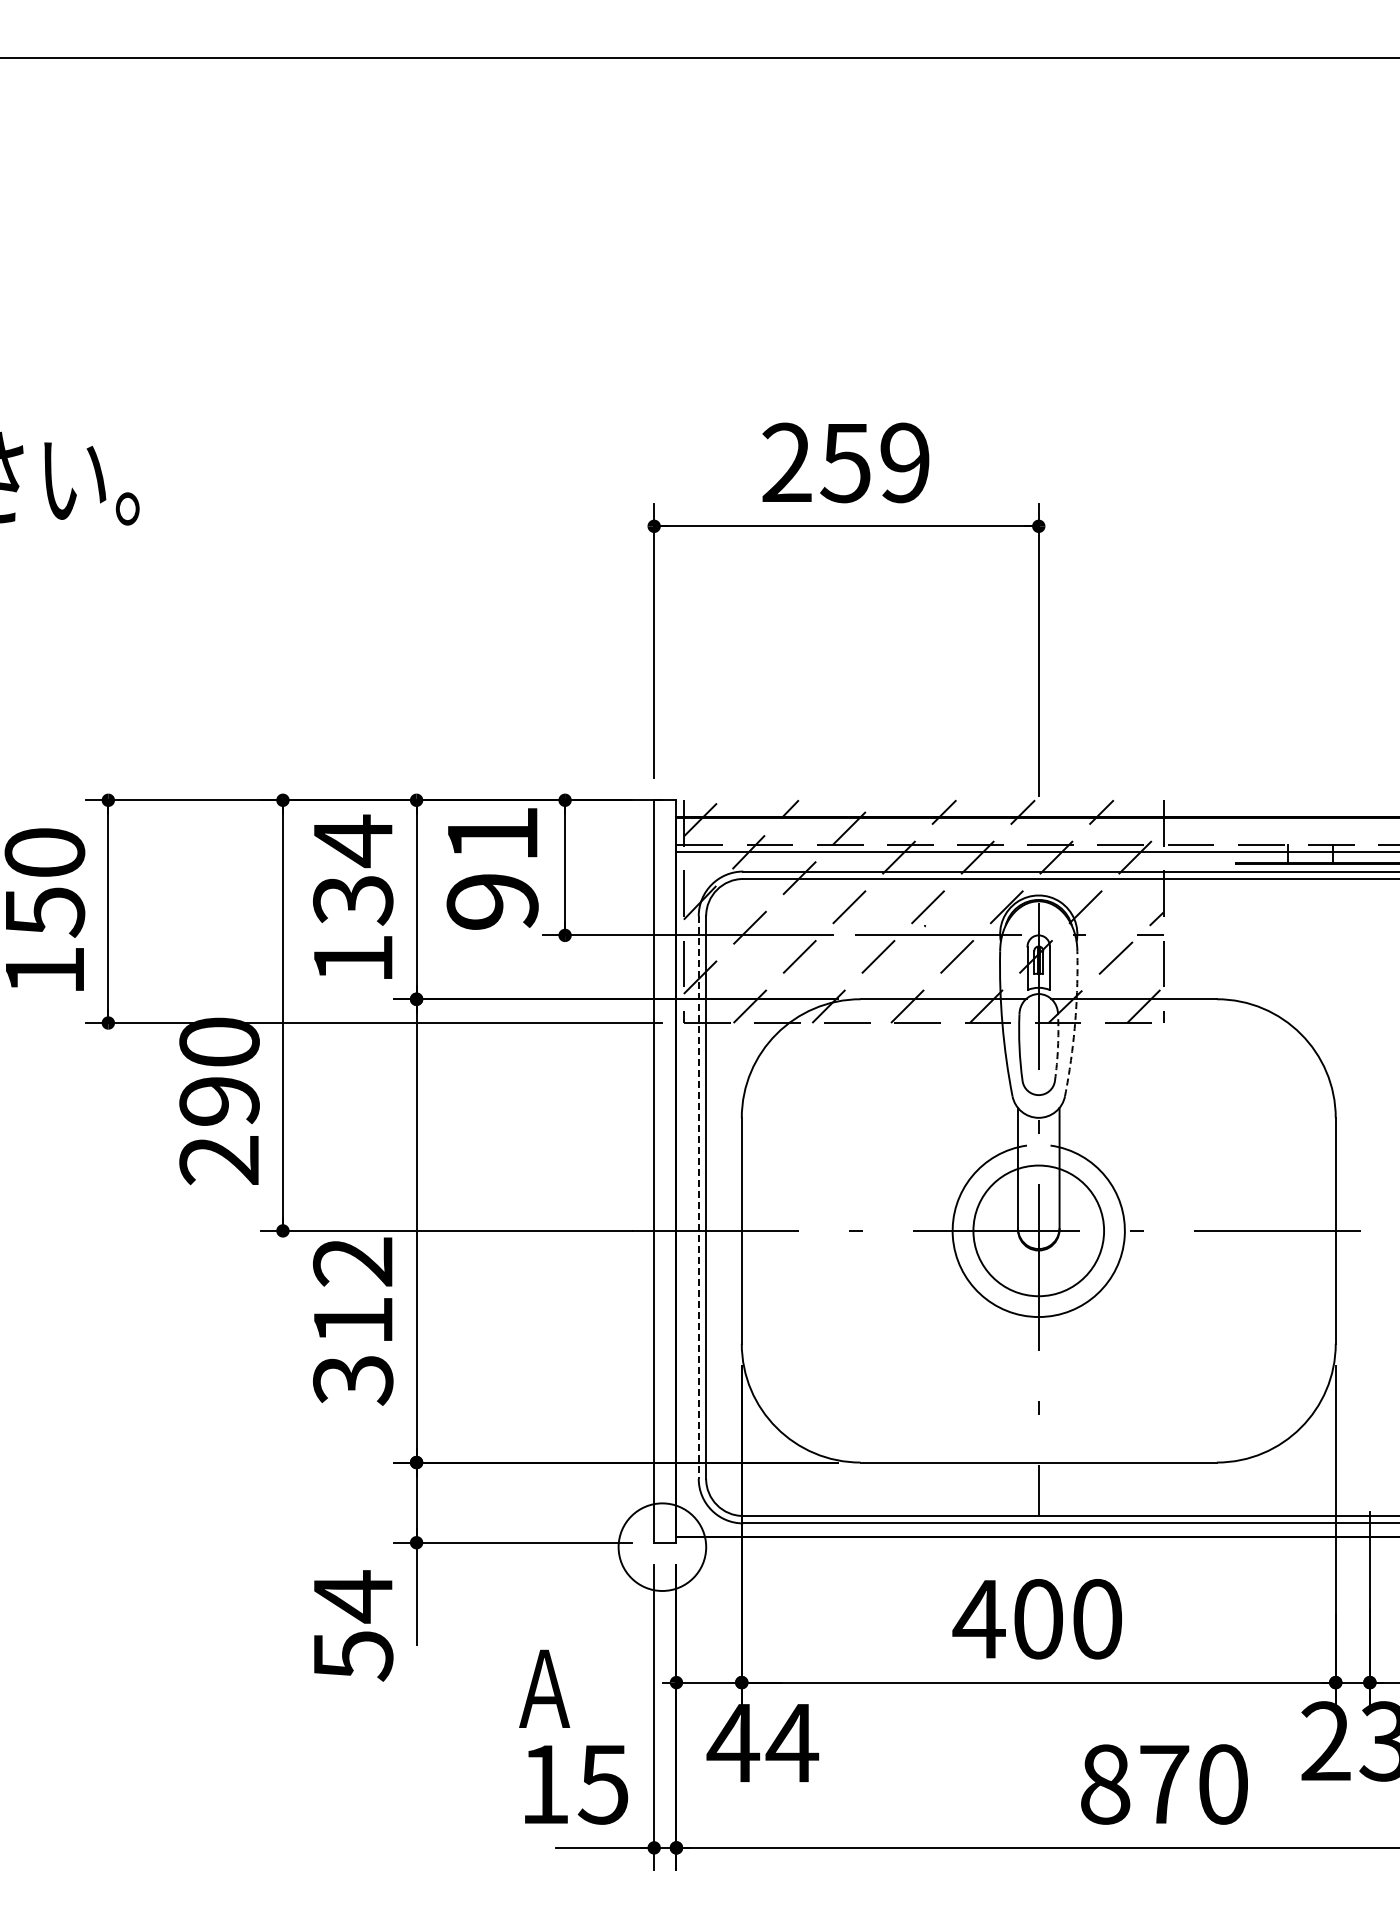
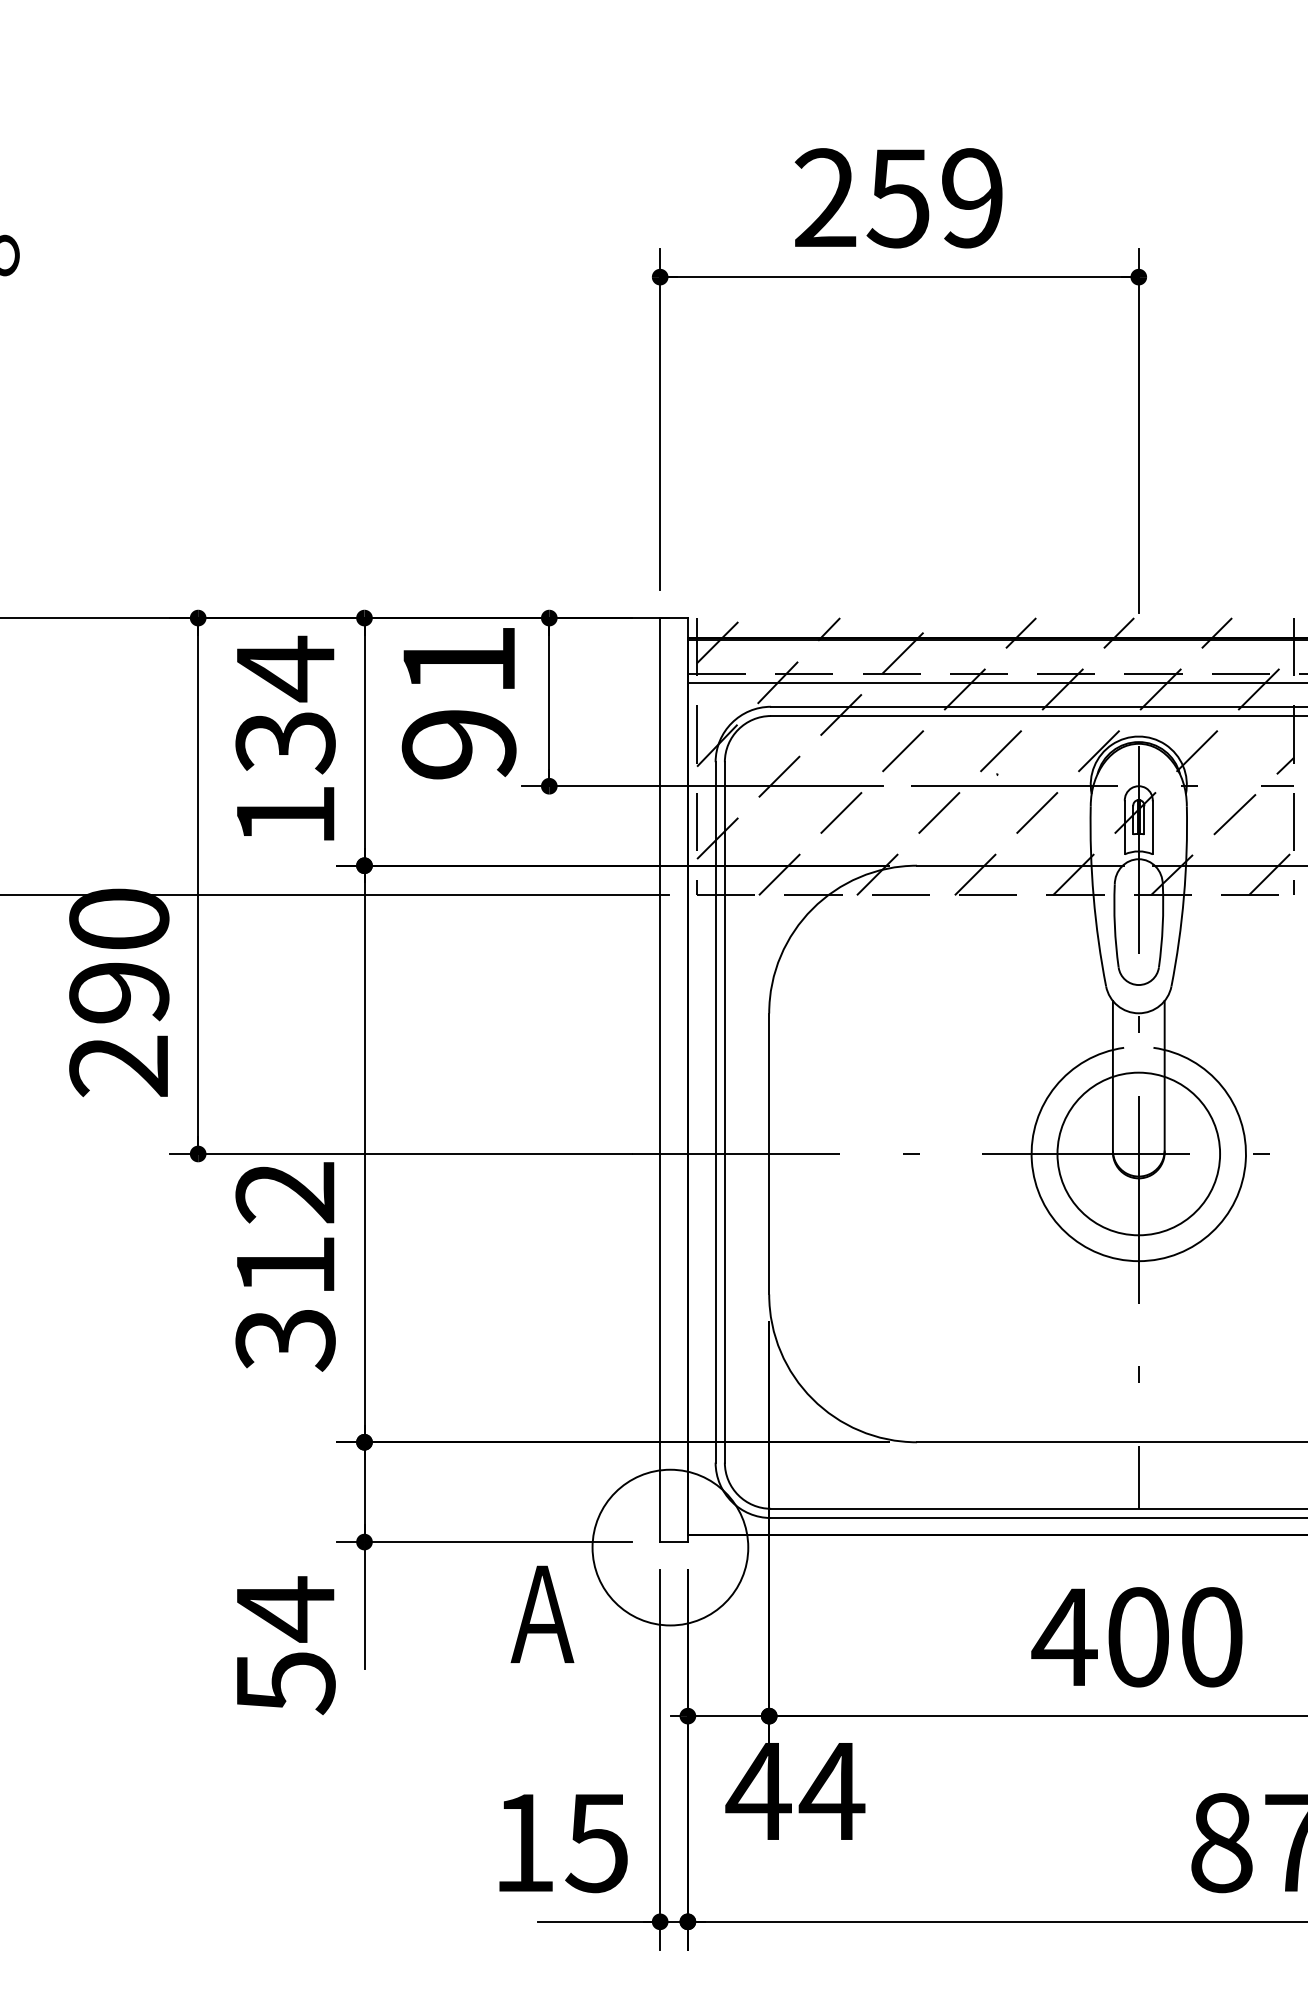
arc: (1075, 1024) -> (1184, 897), dashed -> solid
arc: (1058, 1047) -> (1163, 925), dashed -> solid
line: (698, 1198) -> (715, 1113), dashed -> solid
circle: (661, 1546) -> (669, 1546), size x1.43
text: (544, 1688) -> (542, 1613), moved

